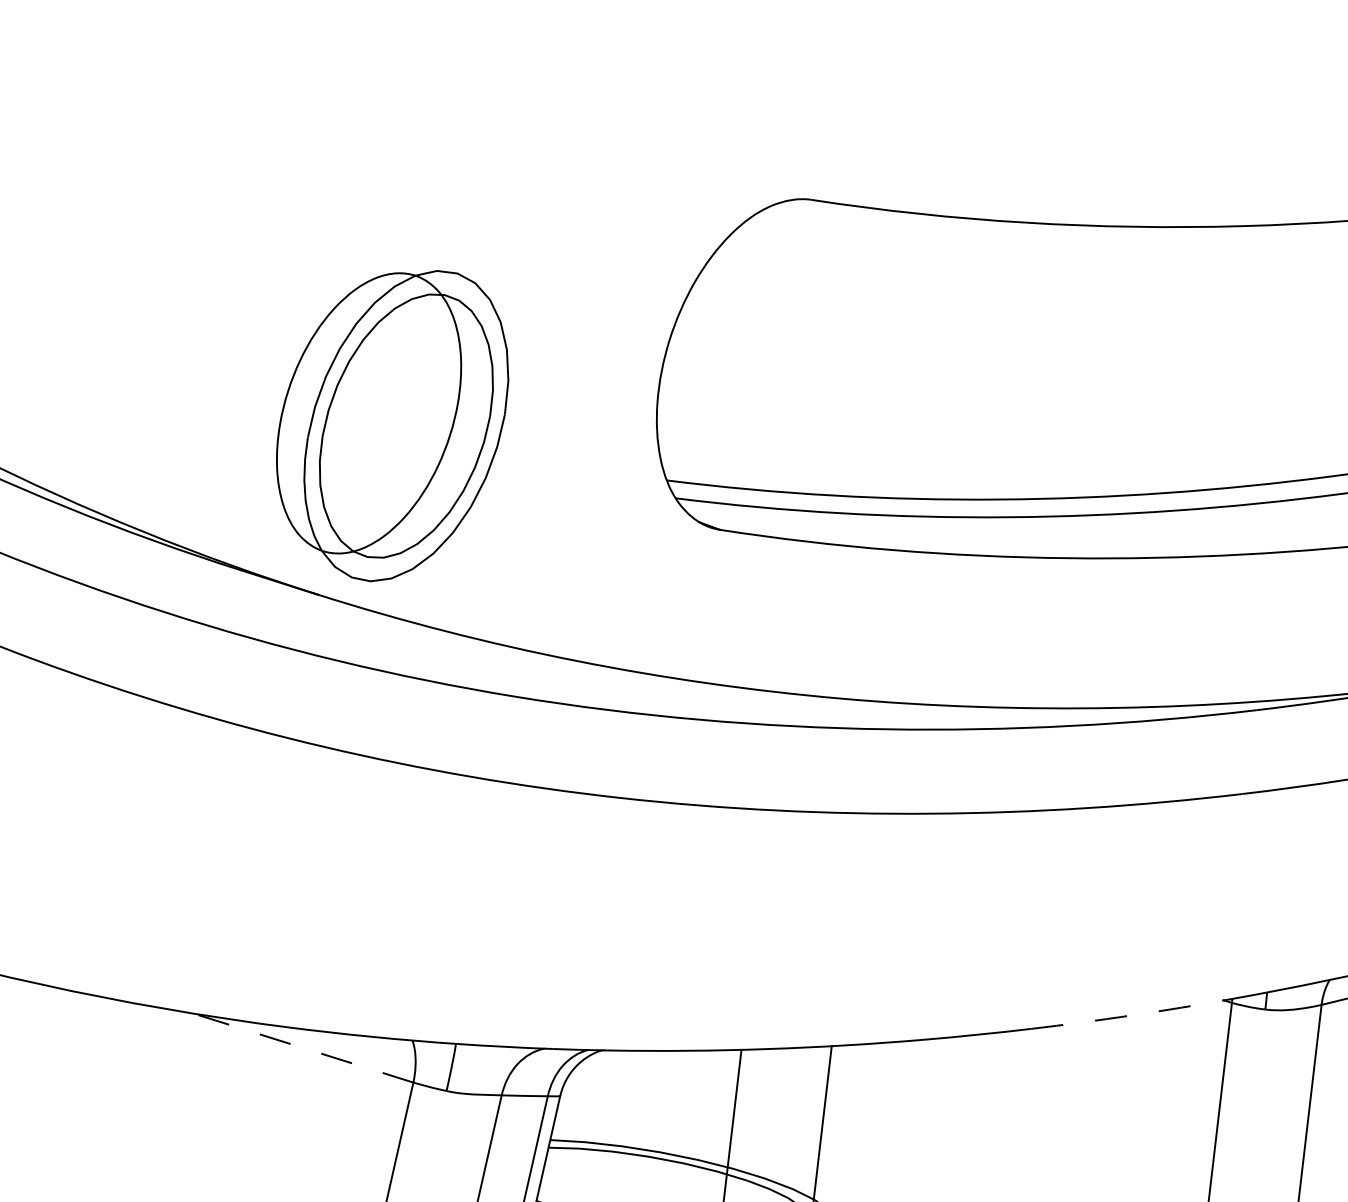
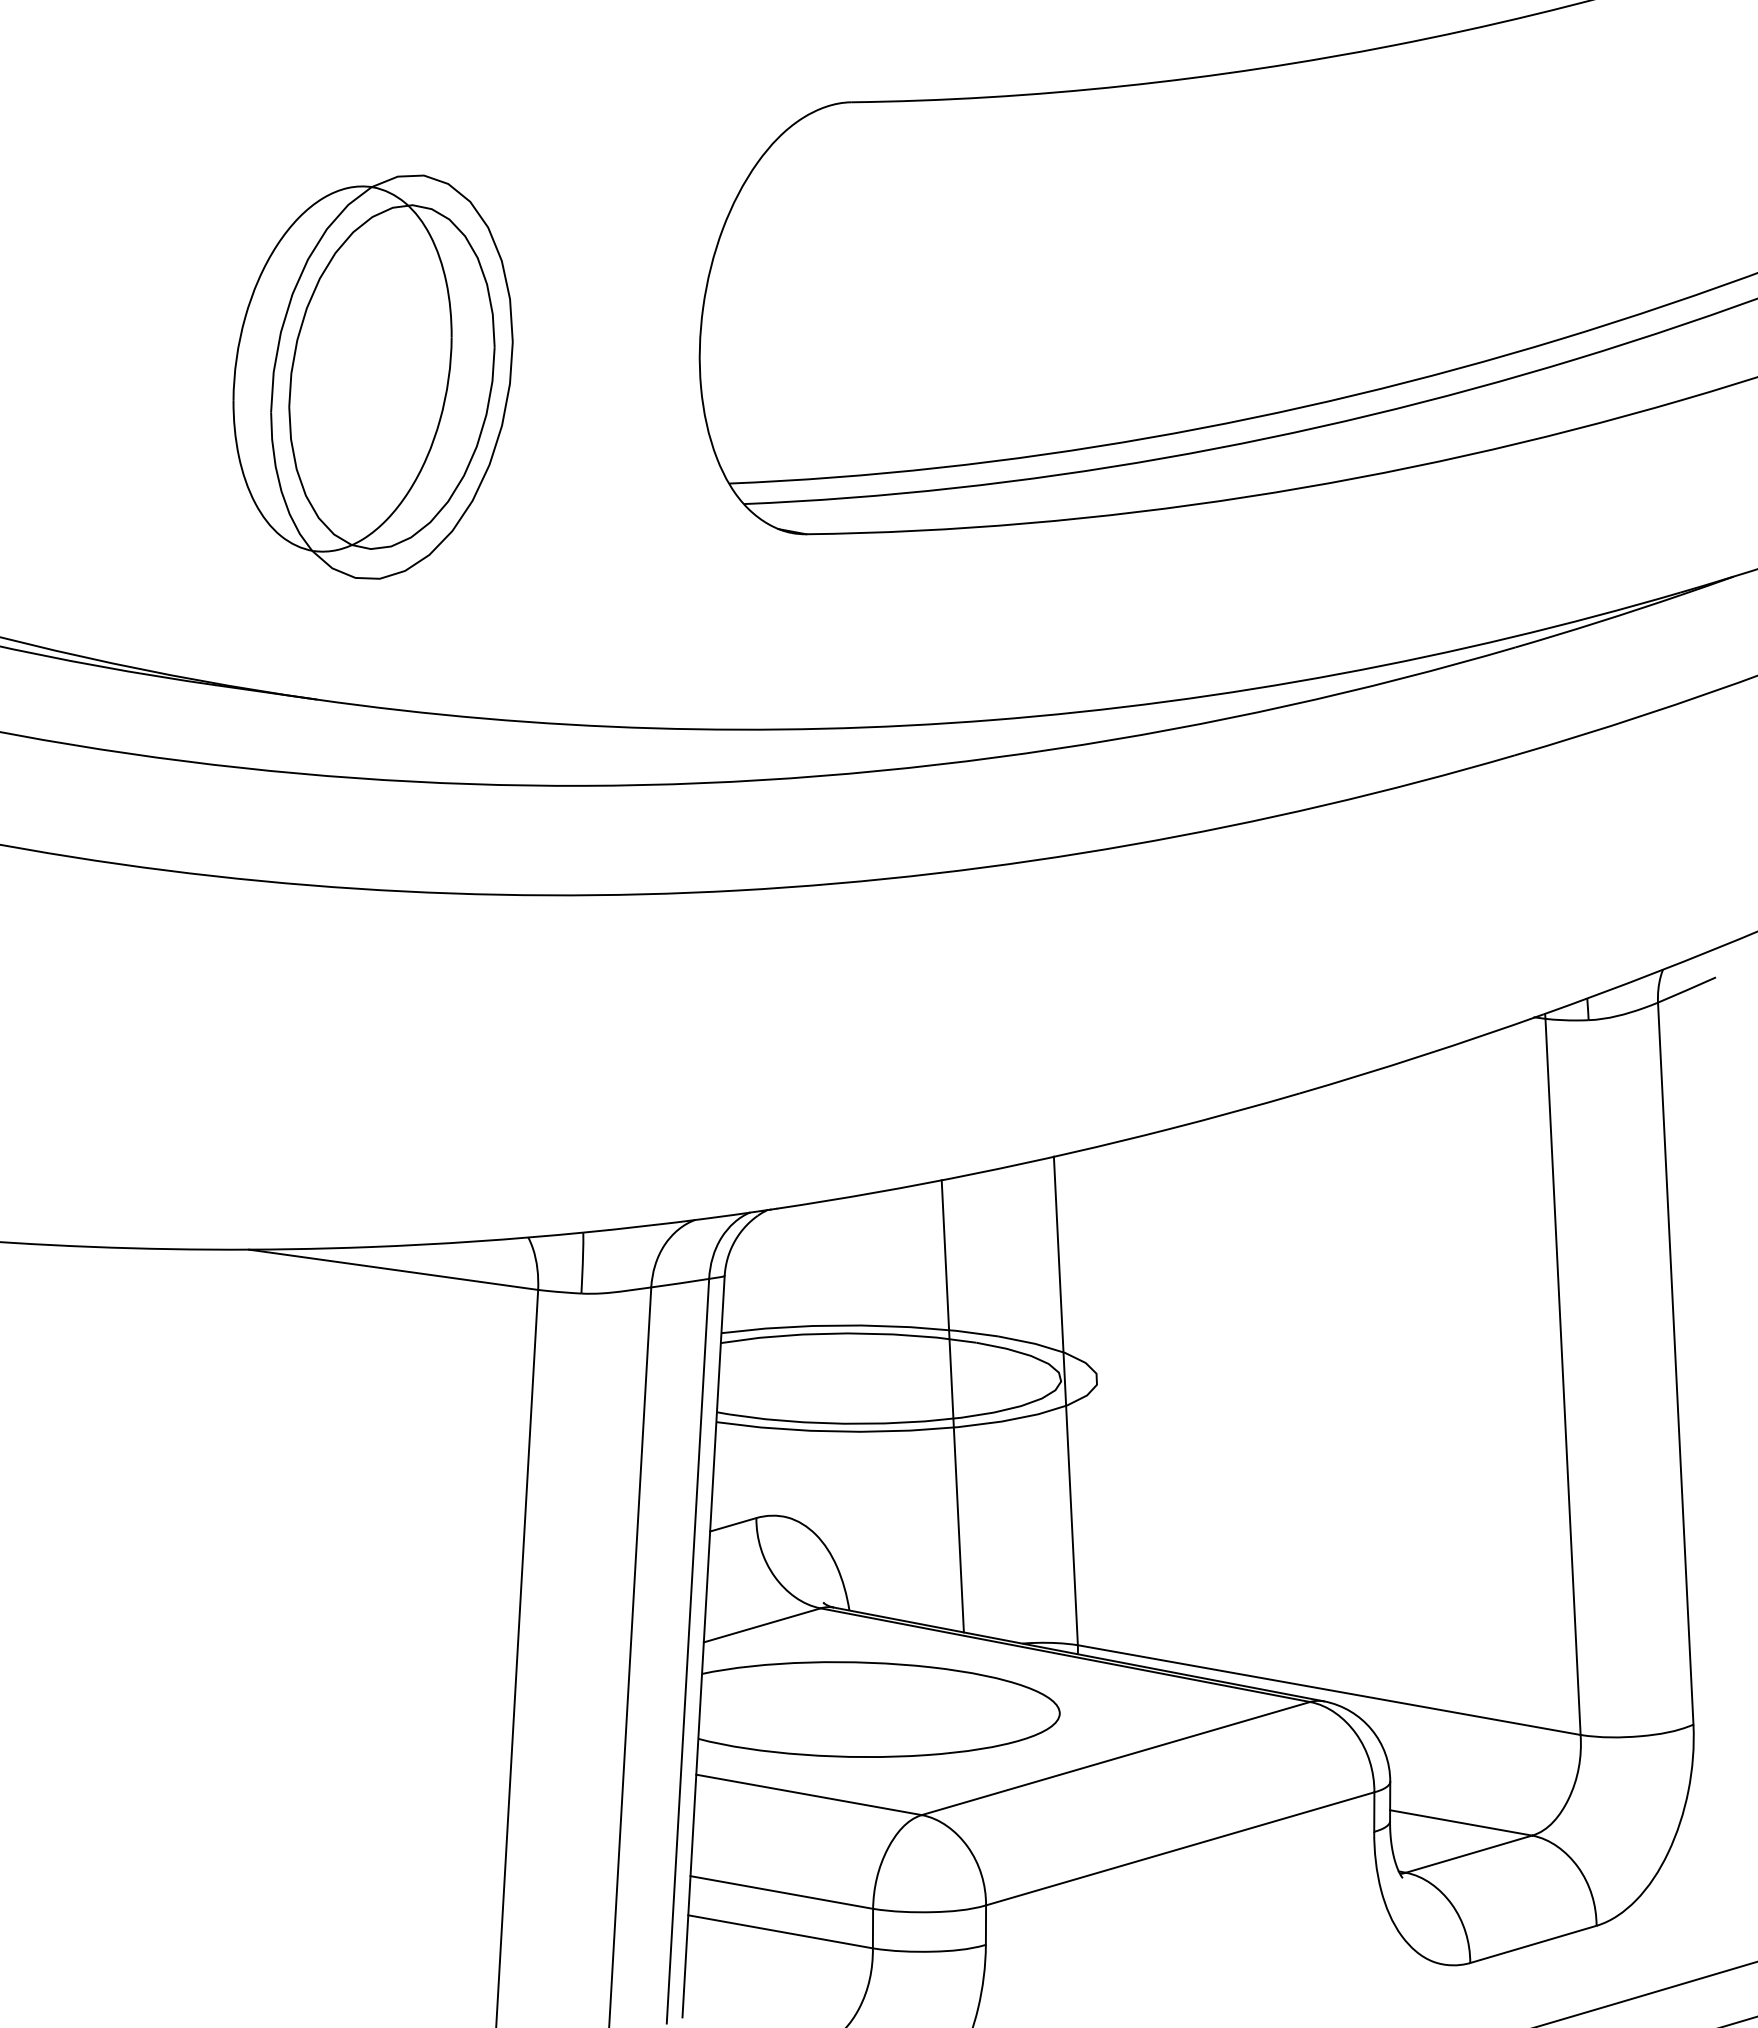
part: (391, 423) -> (372, 376), moved
arc: (1131, 1015) -> (1422, 1055), dashed -> solid
line: (303, 1047) -> (393, 1269), dashed -> solid

